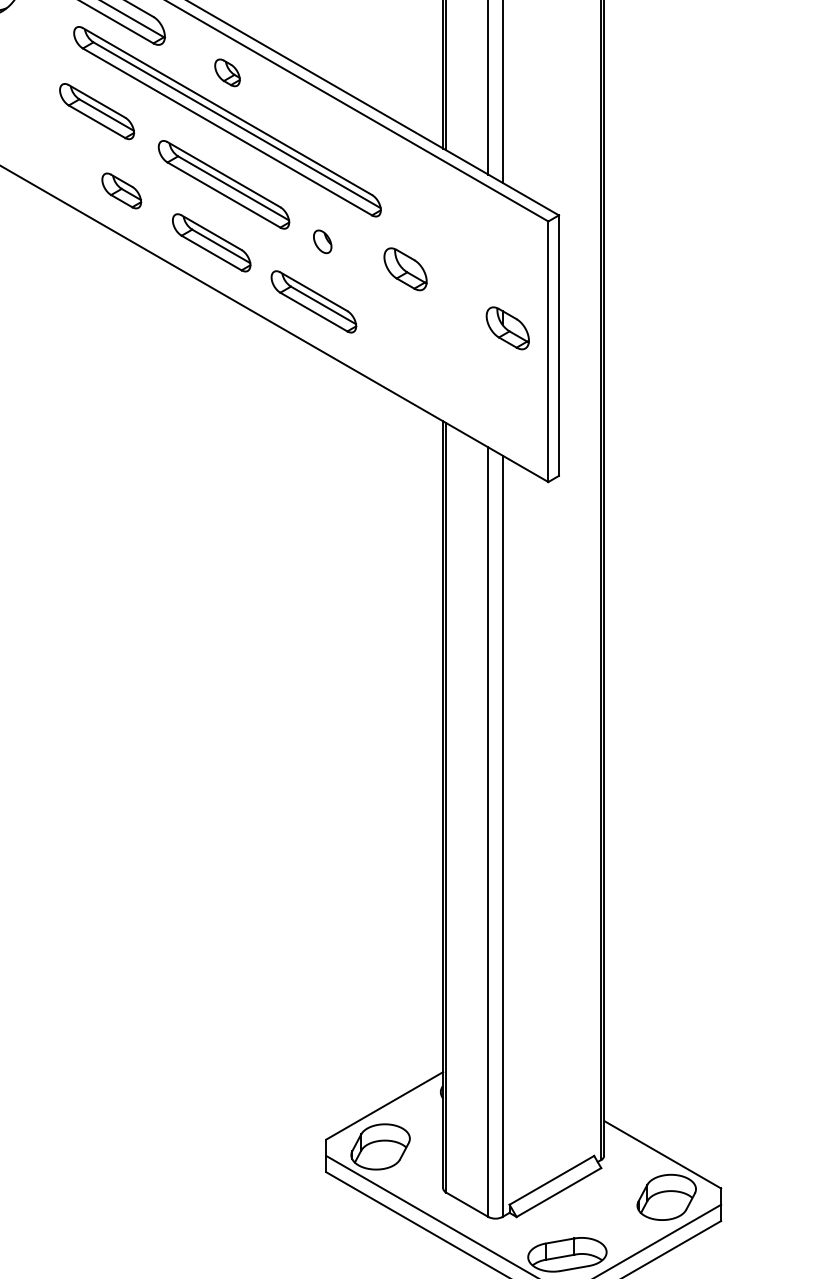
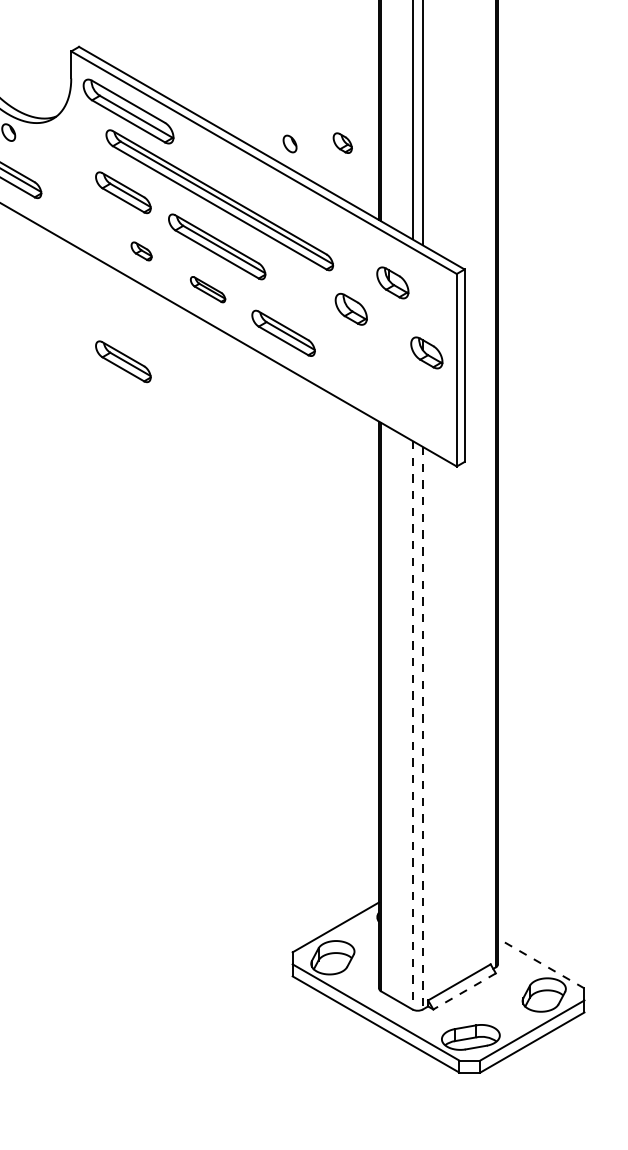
part: (227, 71) -> (342, 142), moved
part: (121, 191) -> (141, 251), size x0.7
part: (461, 233) -> (392, 282), added
part: (321, 241) -> (289, 143), moved
part: (210, 242) -> (207, 289), size x0.6
part: (97, 339) -> (123, 361), added
line: (488, 832) -> (412, 725), solid -> dashed
line: (501, 836) -> (422, 728), solid -> dashed
line: (663, 1154) -> (541, 963), solid -> dashed
line: (558, 1192) -> (464, 991), solid -> dashed

